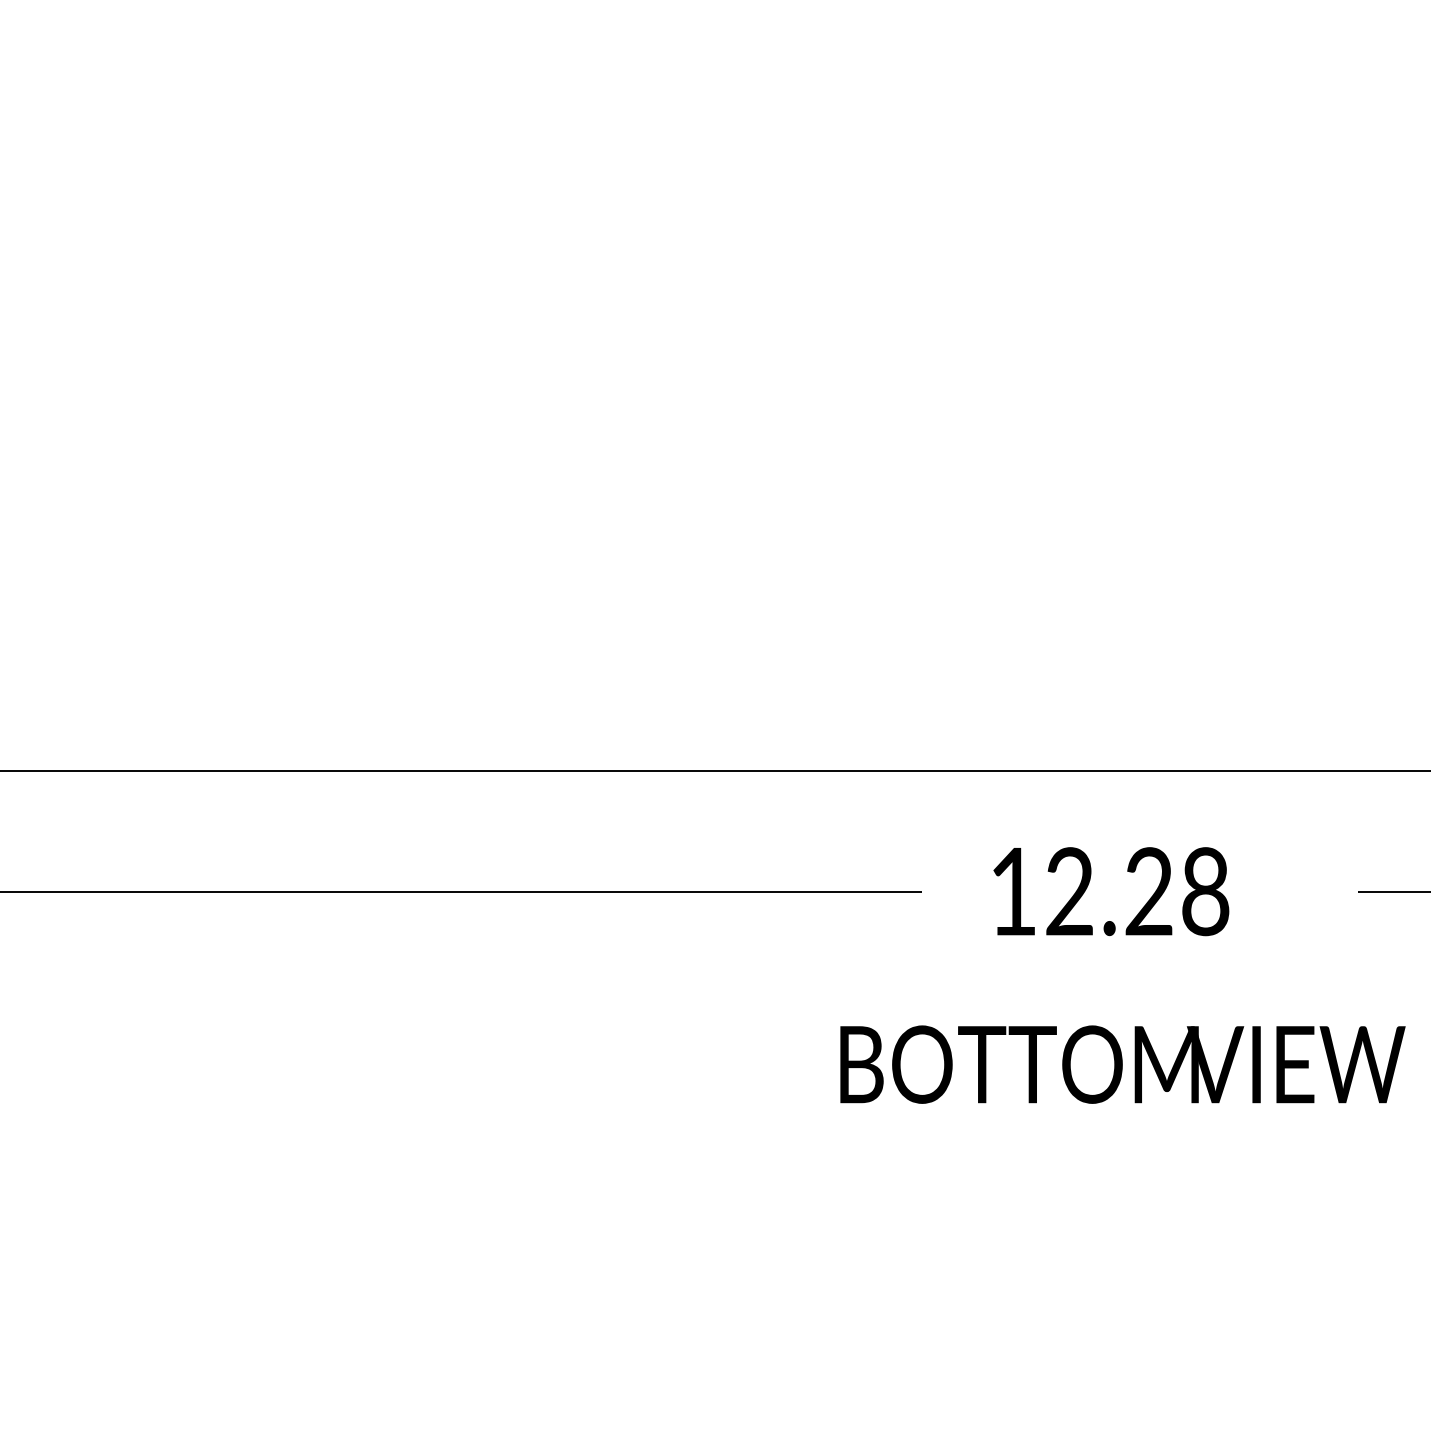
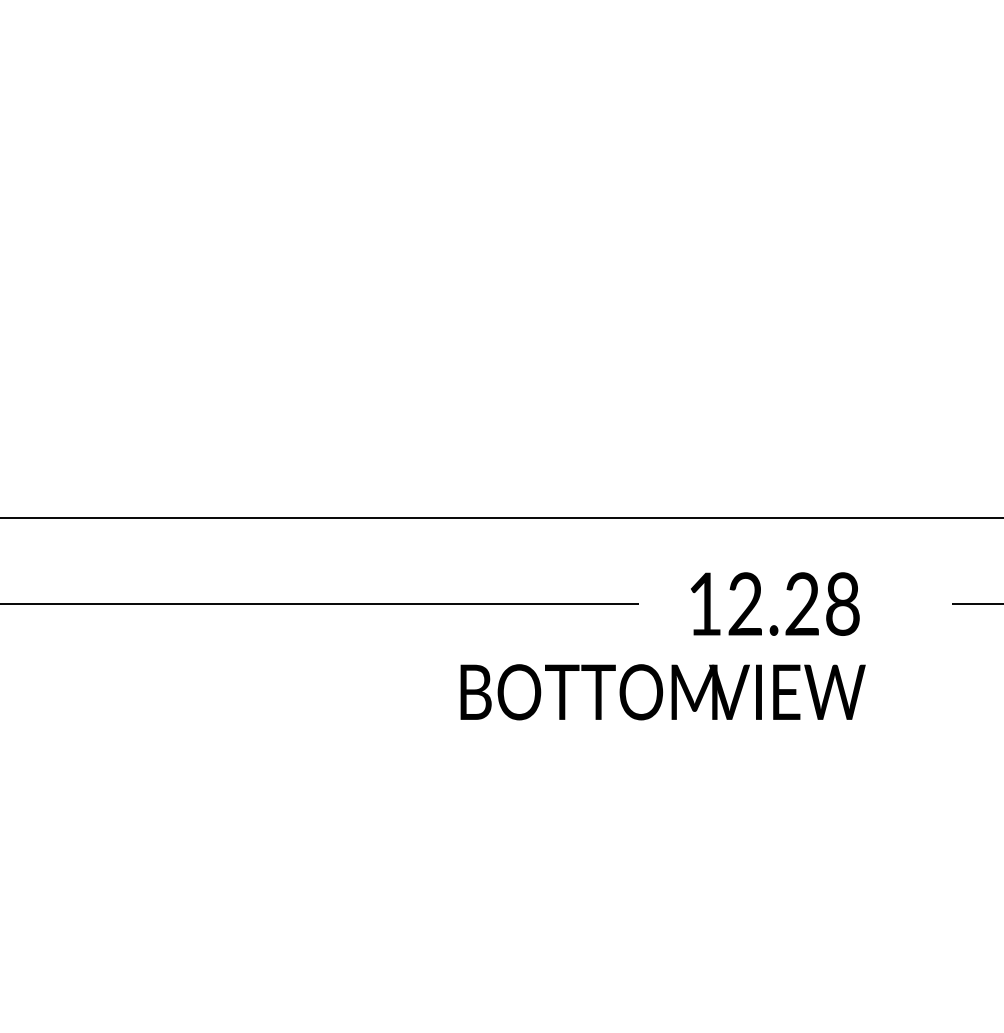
text: (1122, 1064) -> (662, 692), moved

